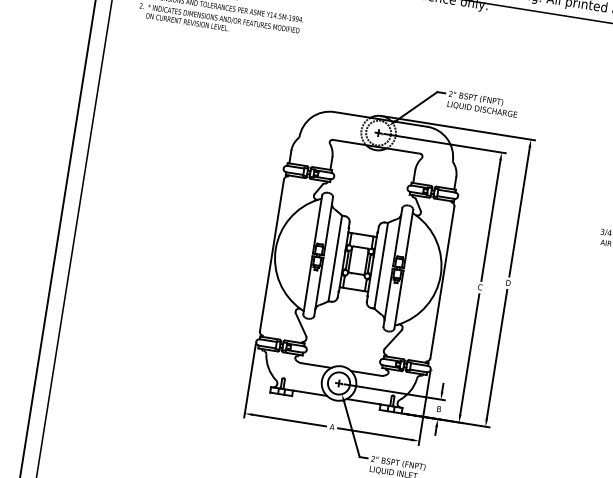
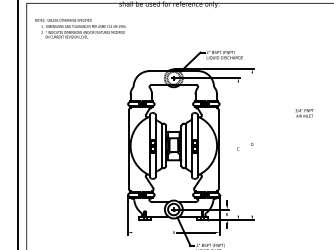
line: (519, 212) -> (252, 107), removed
line: (491, 219) -> (238, 113), removed
line: (470, 353) -> (238, 183), removed
line: (497, 353) -> (252, 181), removed
line: (289, 420) -> (151, 232), removed

